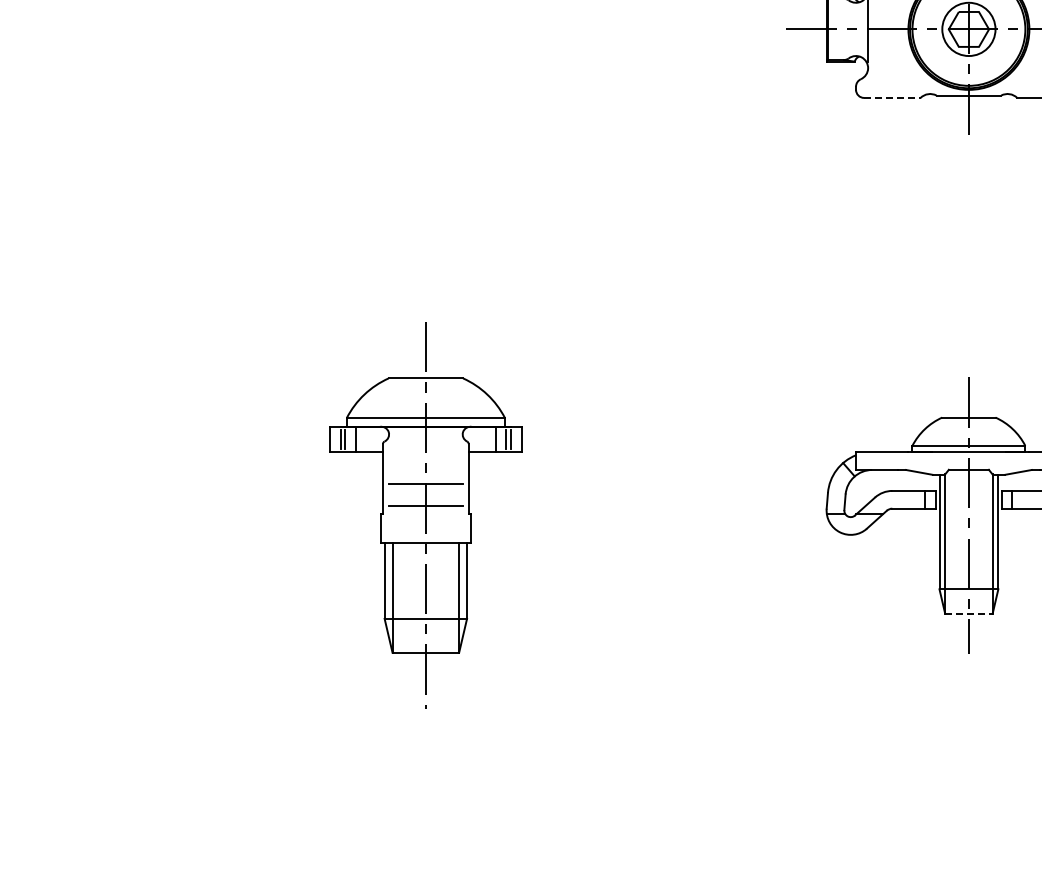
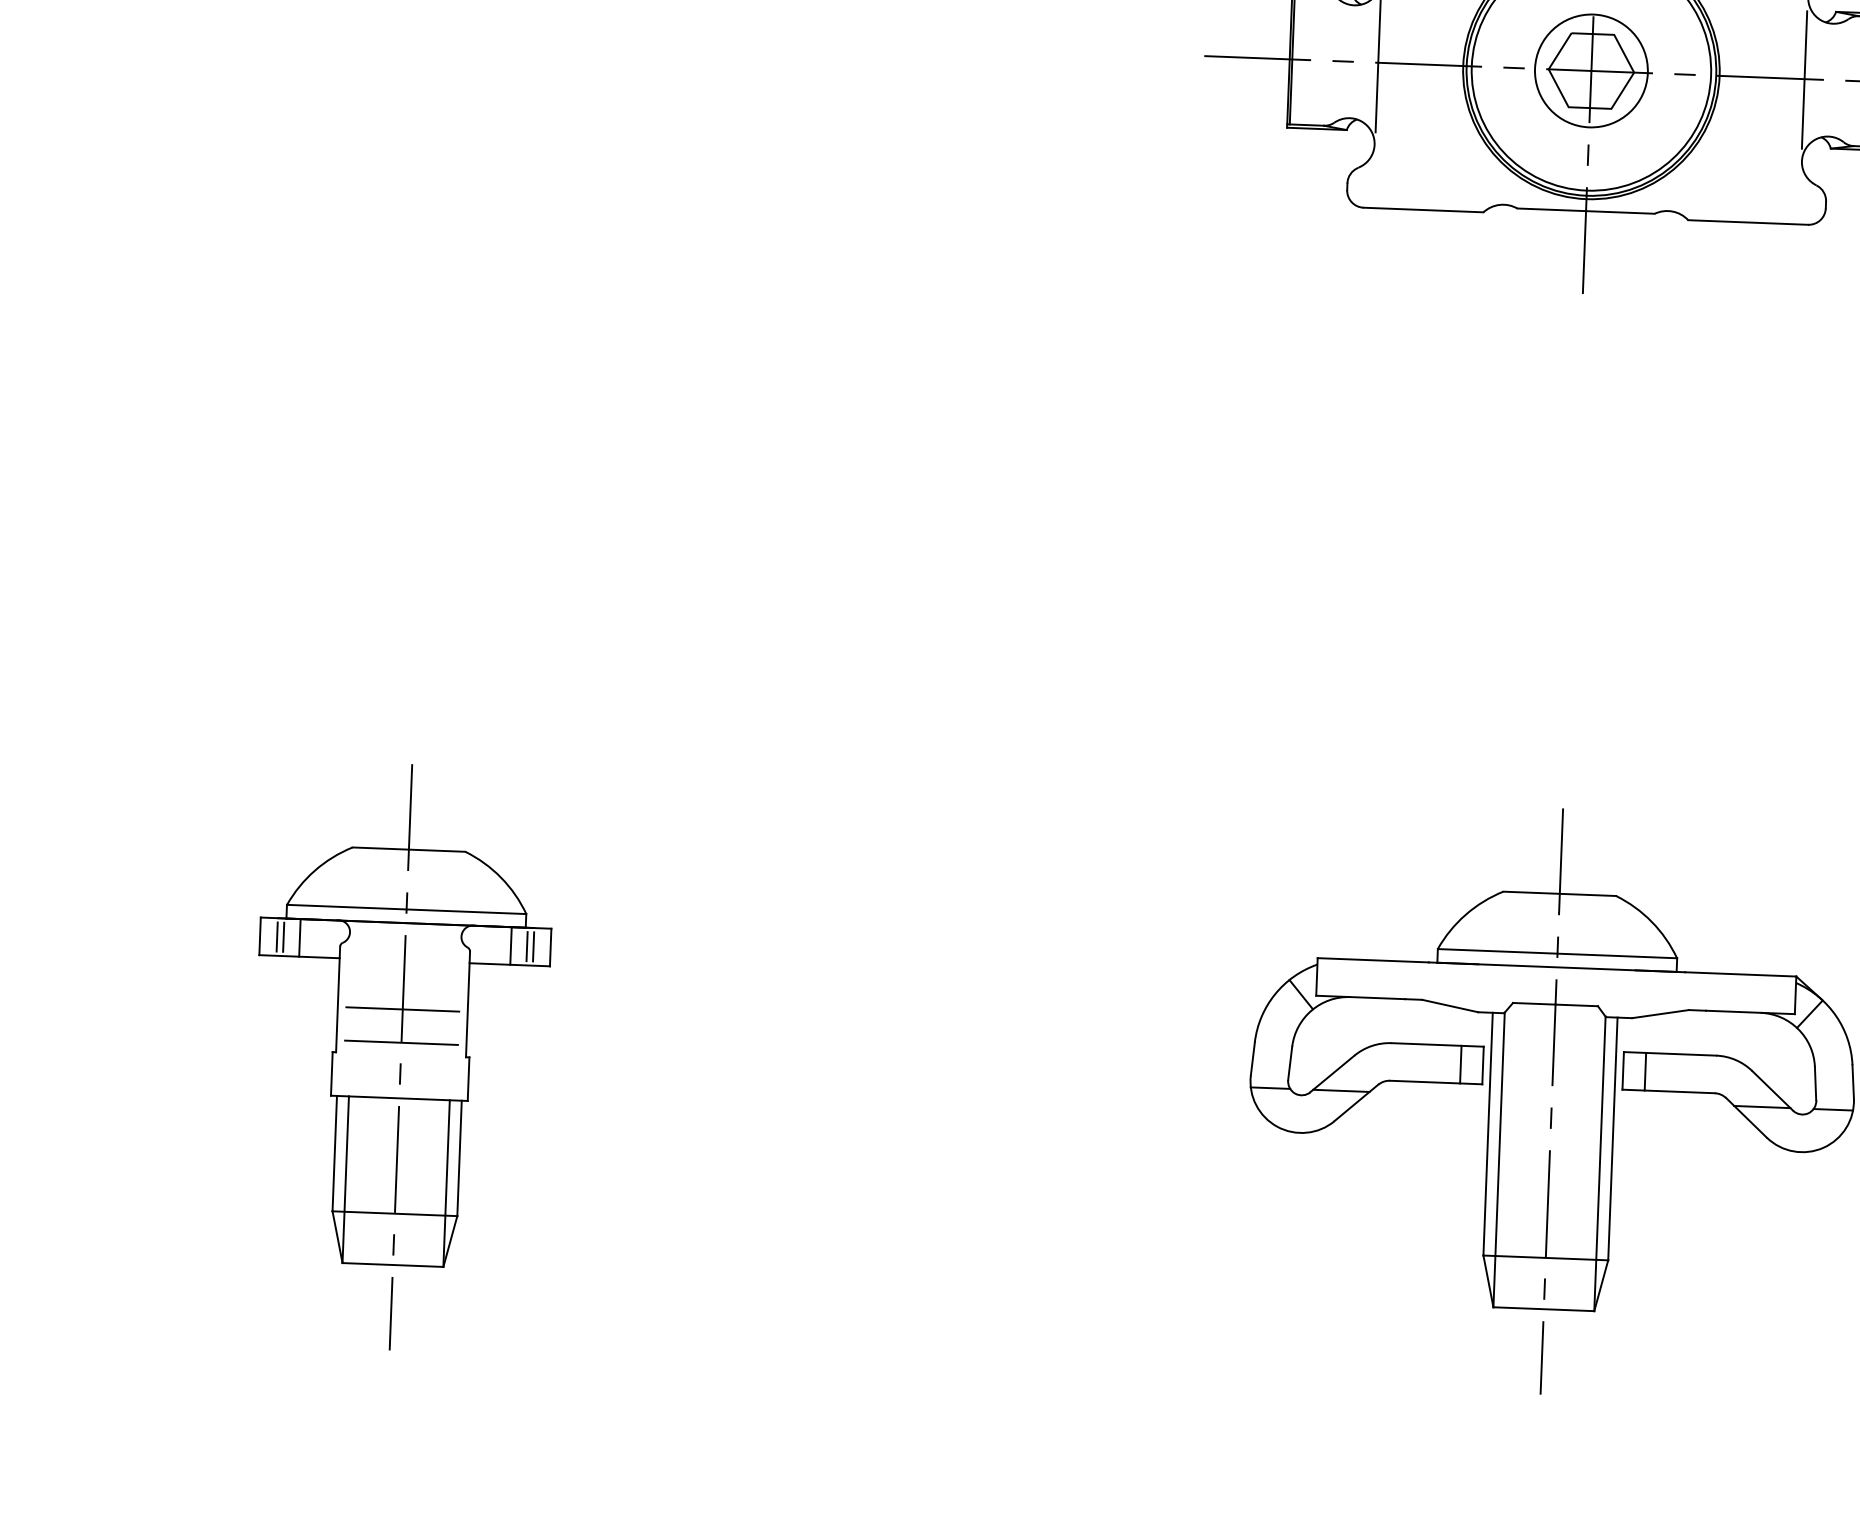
line: (892, 97) -> (1423, 209), dashed -> solid
part: (426, 515) -> (401, 1057), size x0.71
line: (968, 613) -> (1542, 1309), dashed -> solid

